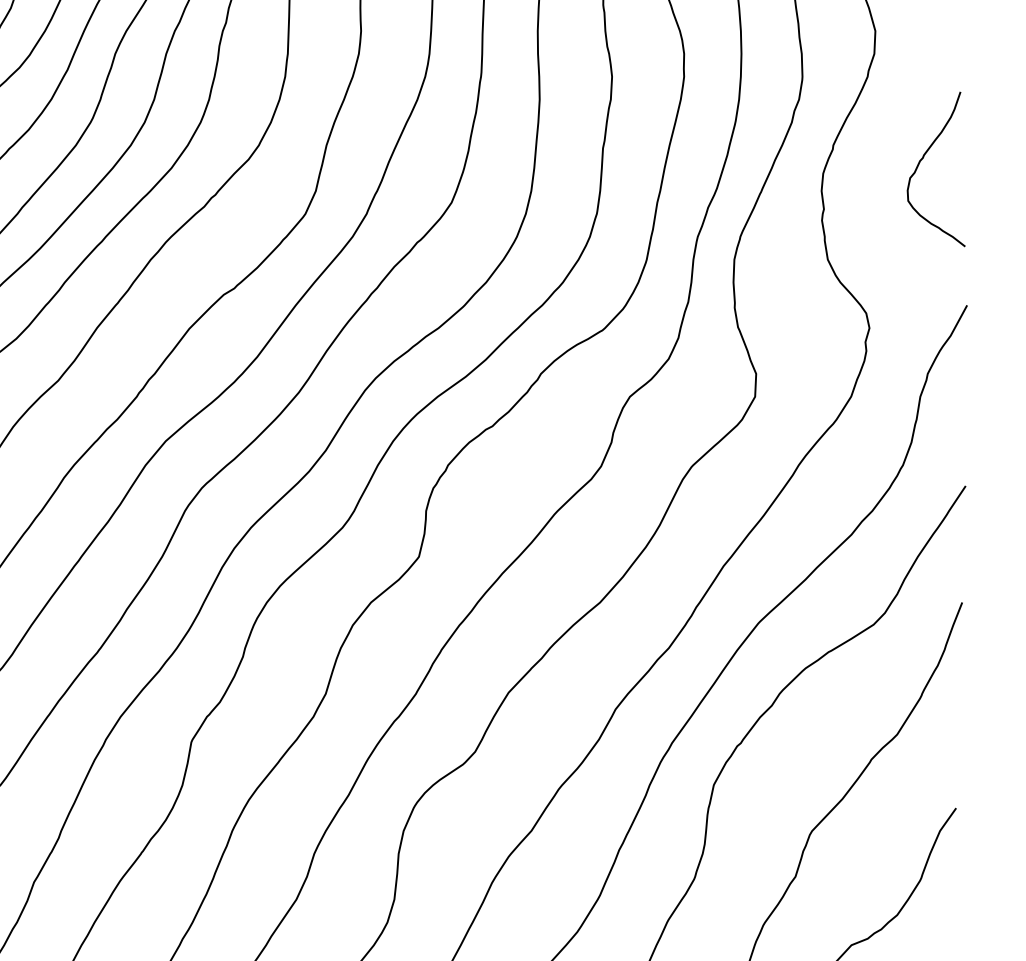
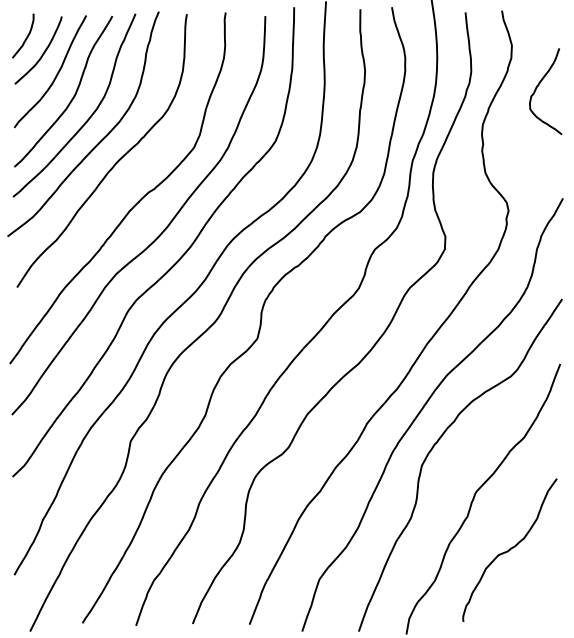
curve: (924, 158) -> (539, 85), moved

